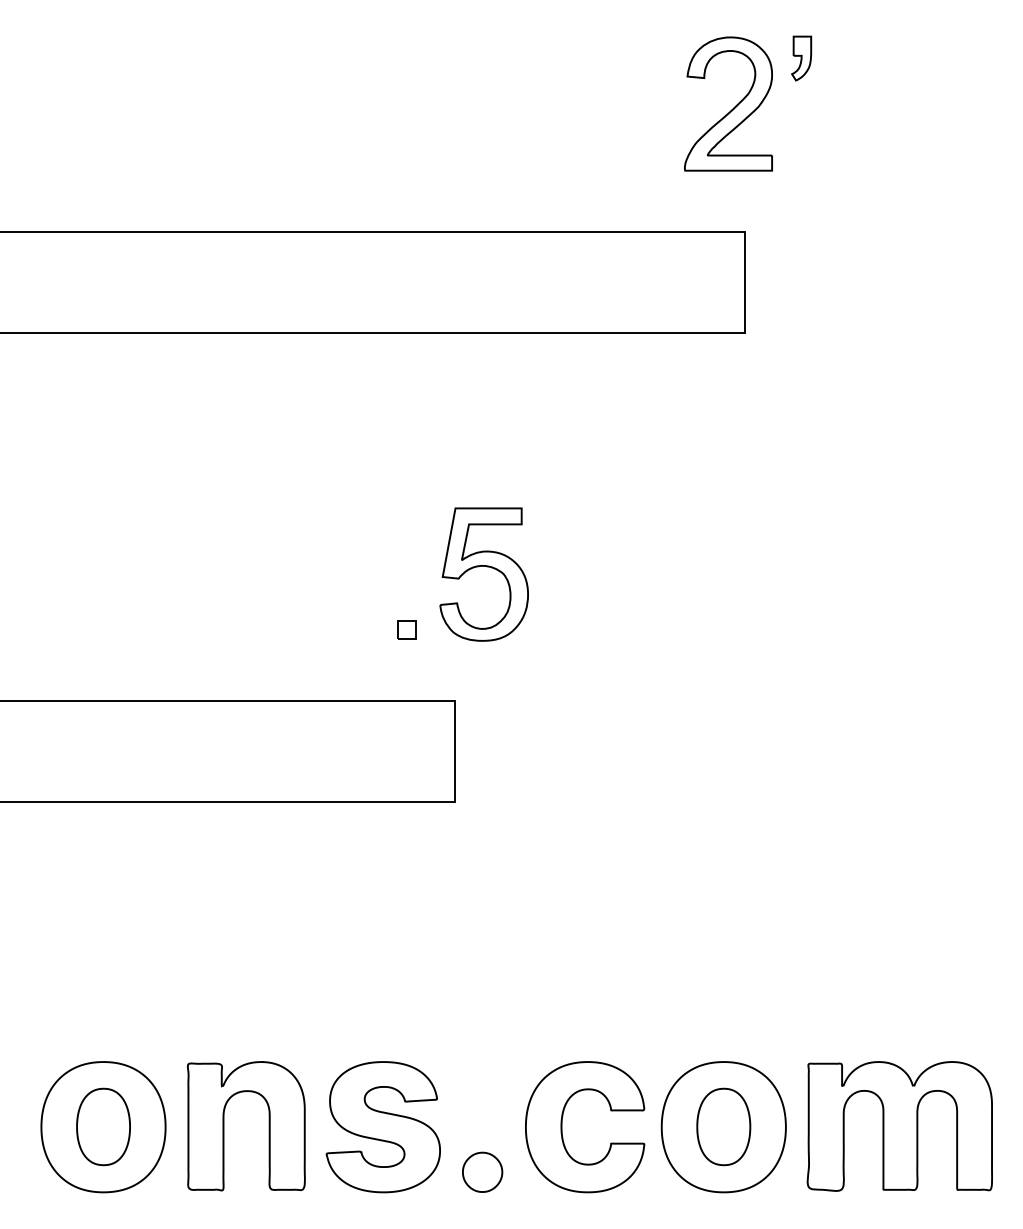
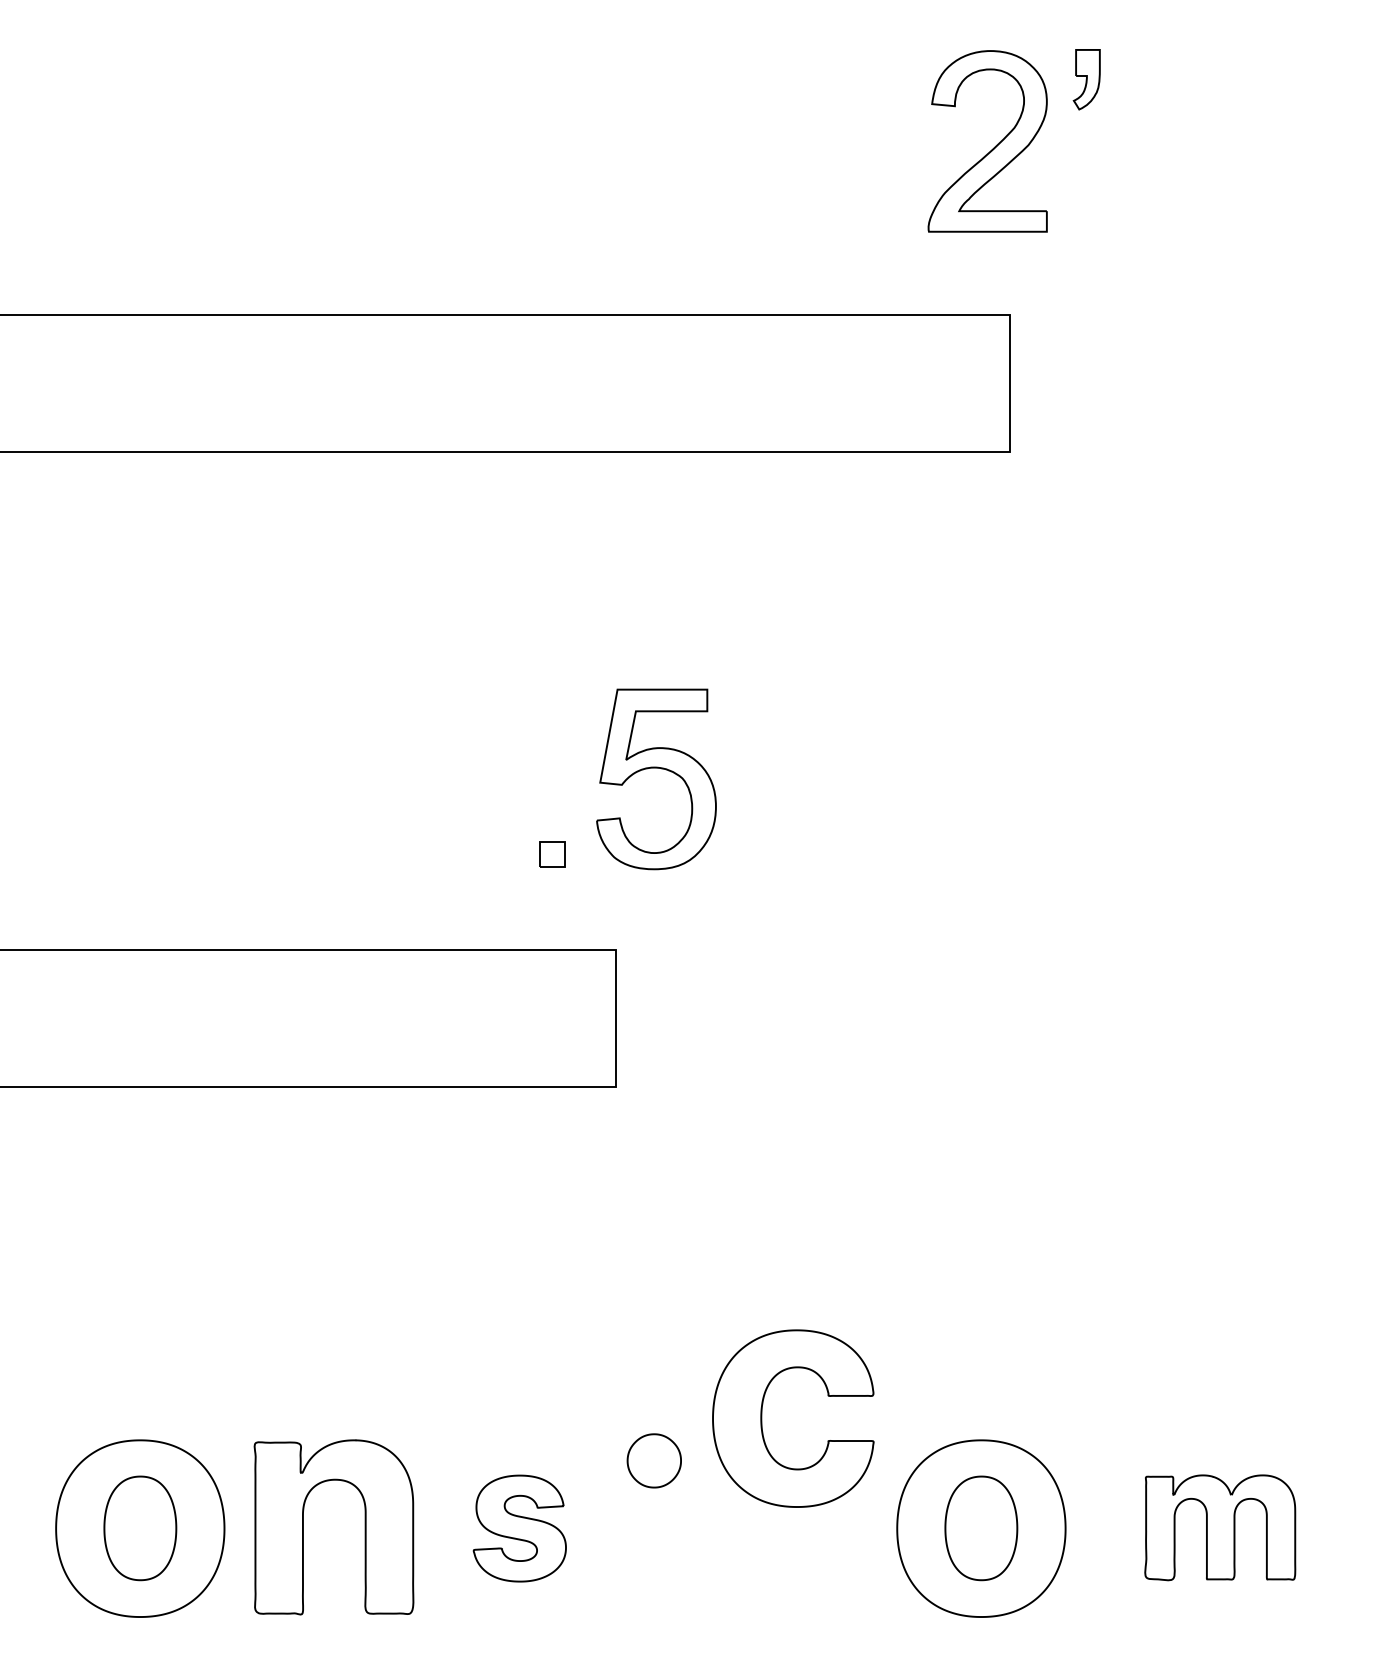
part: (900, 1126) -> (1220, 1527), size x0.6
part: (383, 1127) -> (519, 1528), size x0.6
part: (562, 1127) -> (762, 1418), moved
part: (482, 1172) -> (653, 1460), moved

